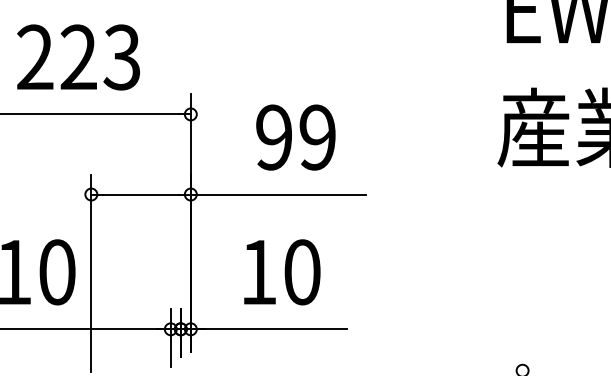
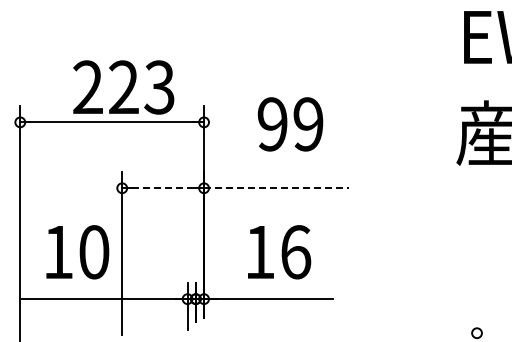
text: (78, 57) -> (123, 87), moved
text: (295, 137) -> (290, 124), moved
line: (141, 194) -> (163, 188), solid -> dashed
line: (278, 194) -> (276, 188), solid -> dashed
text: (303, 272) -> (296, 252), 10 -> 16

